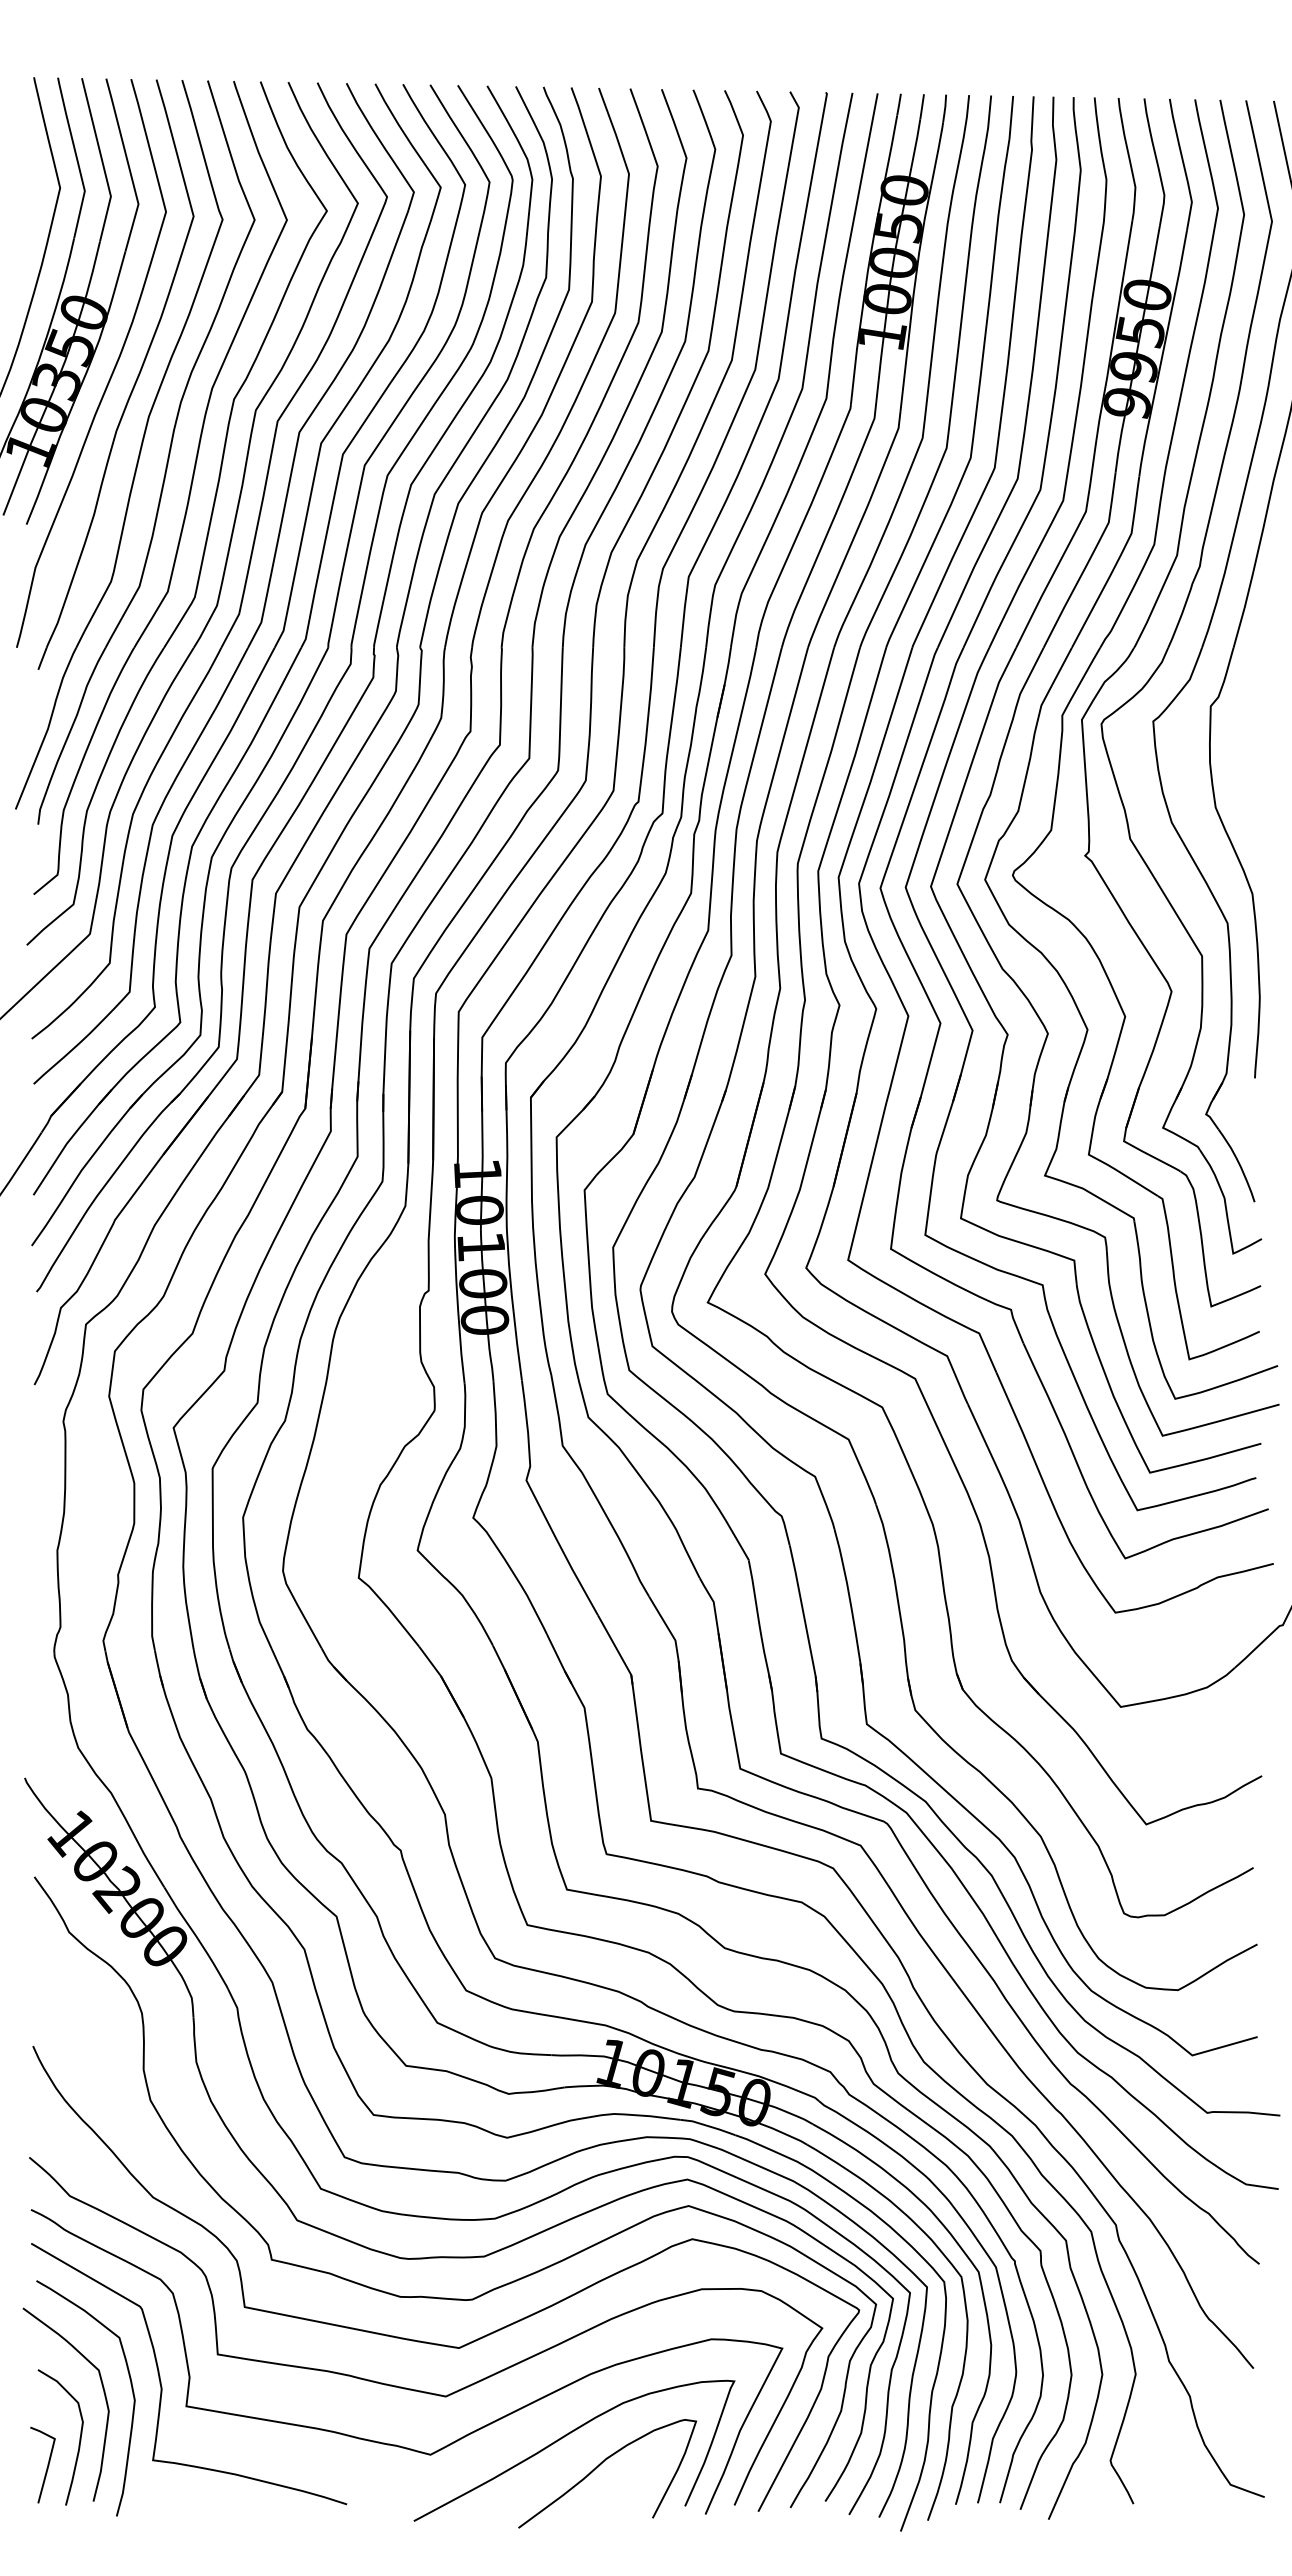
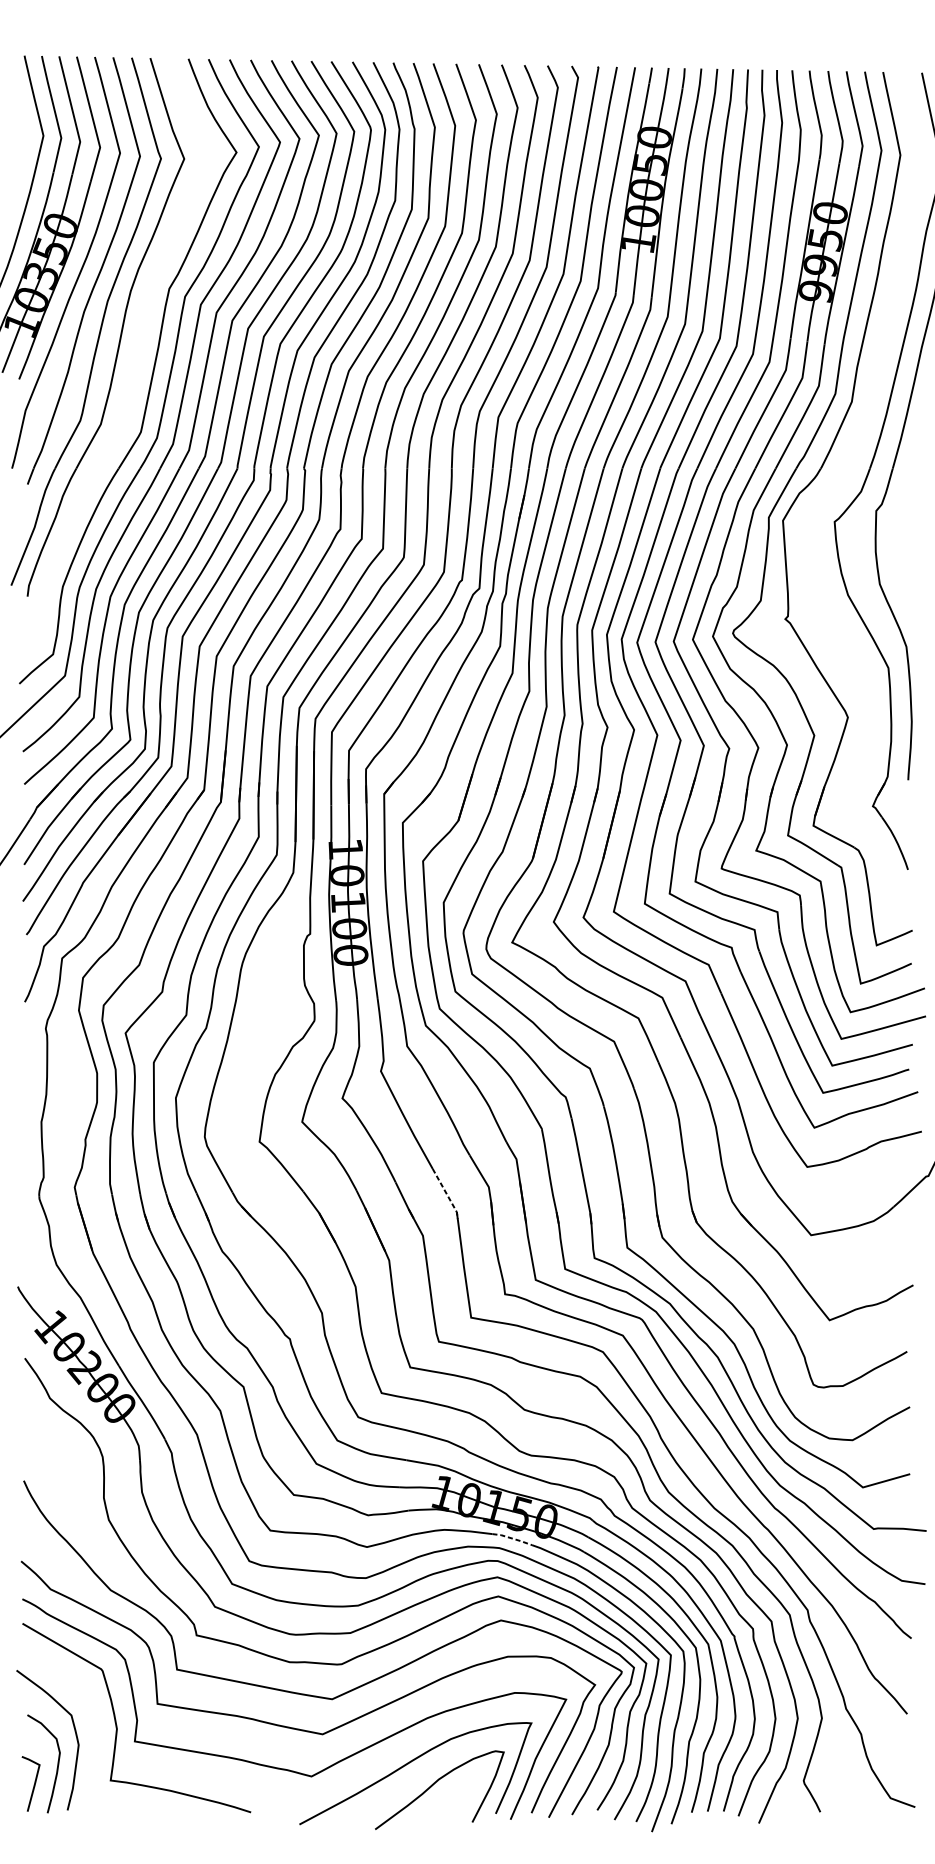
part: (188, 494) -> (136, 357), removed
part: (1162, 663) -> (841, 479), removed
line: (617, 1649) -> (446, 1193), solid -> dashed
line: (708, 2126) -> (512, 1538), solid -> dashed
curve: (131, 2389) -> (95, 1729), removed

